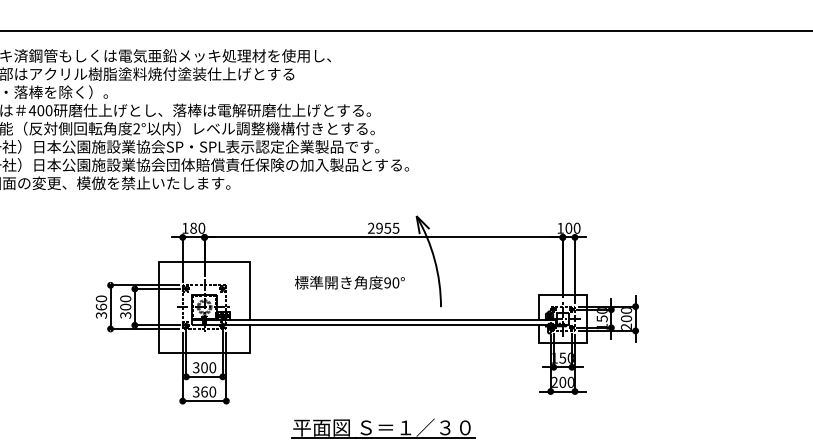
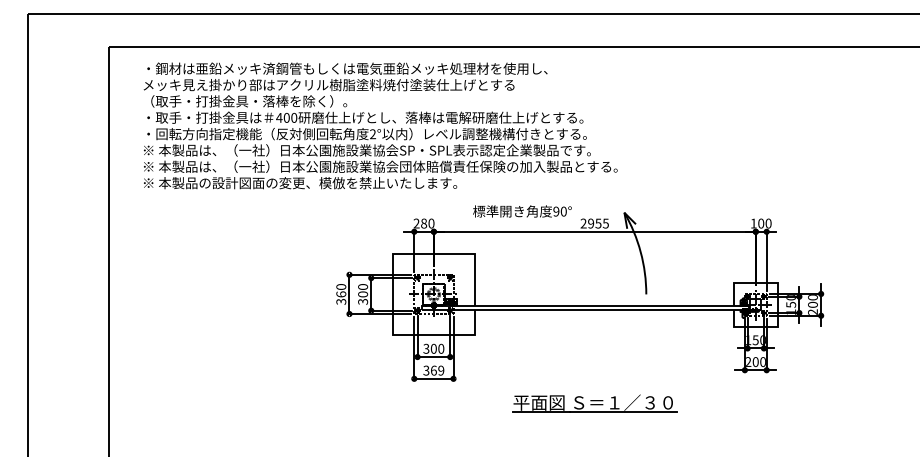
text: (185, 228) -> (416, 223), 180 -> 280
text: (349, 282) -> (522, 211), moved
text: (213, 391) -> (441, 370), 360 -> 369

